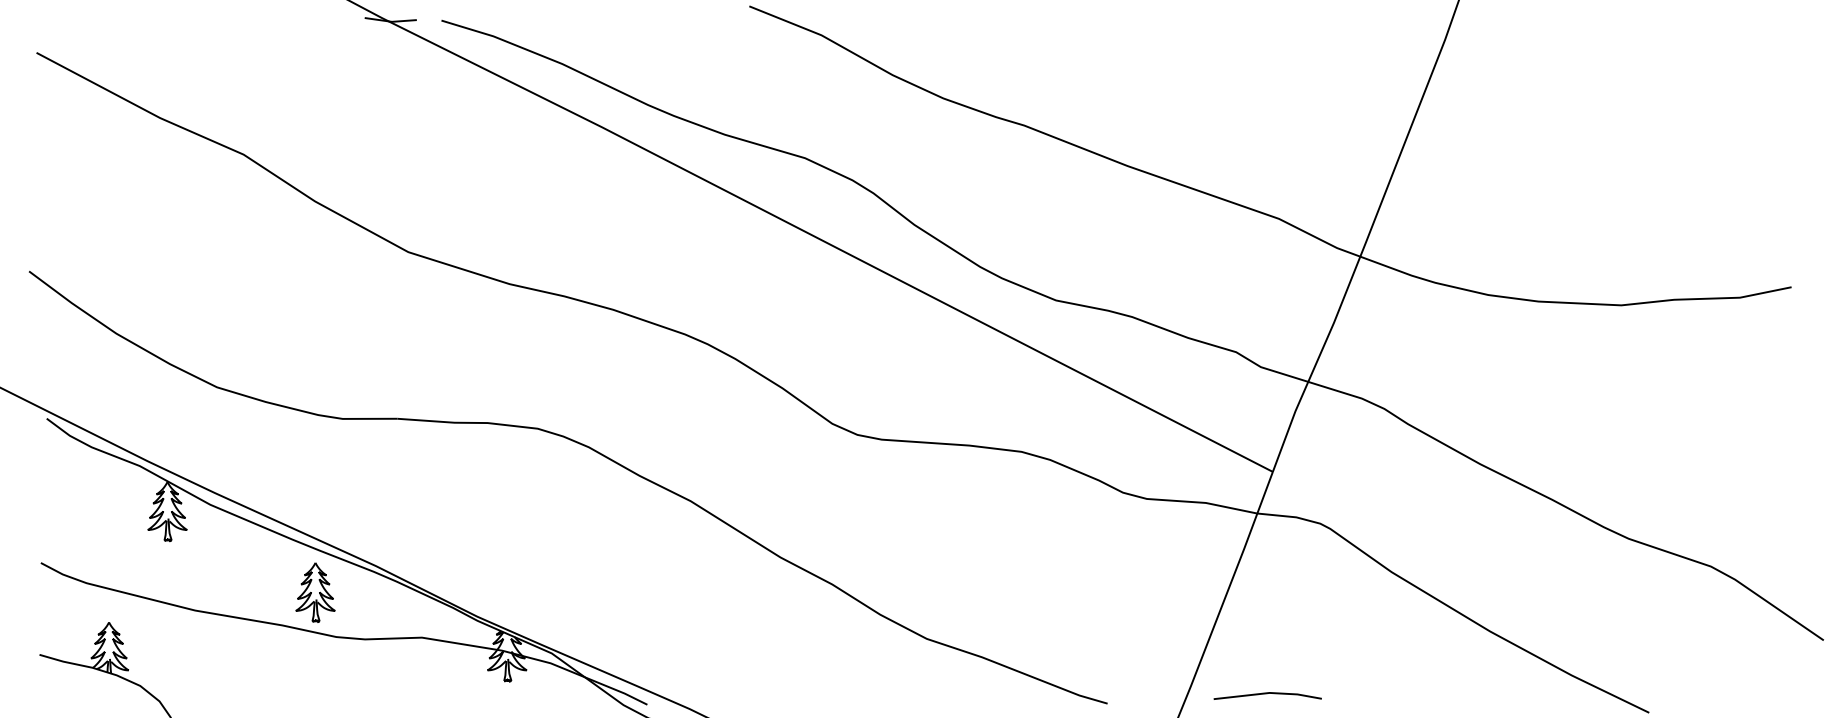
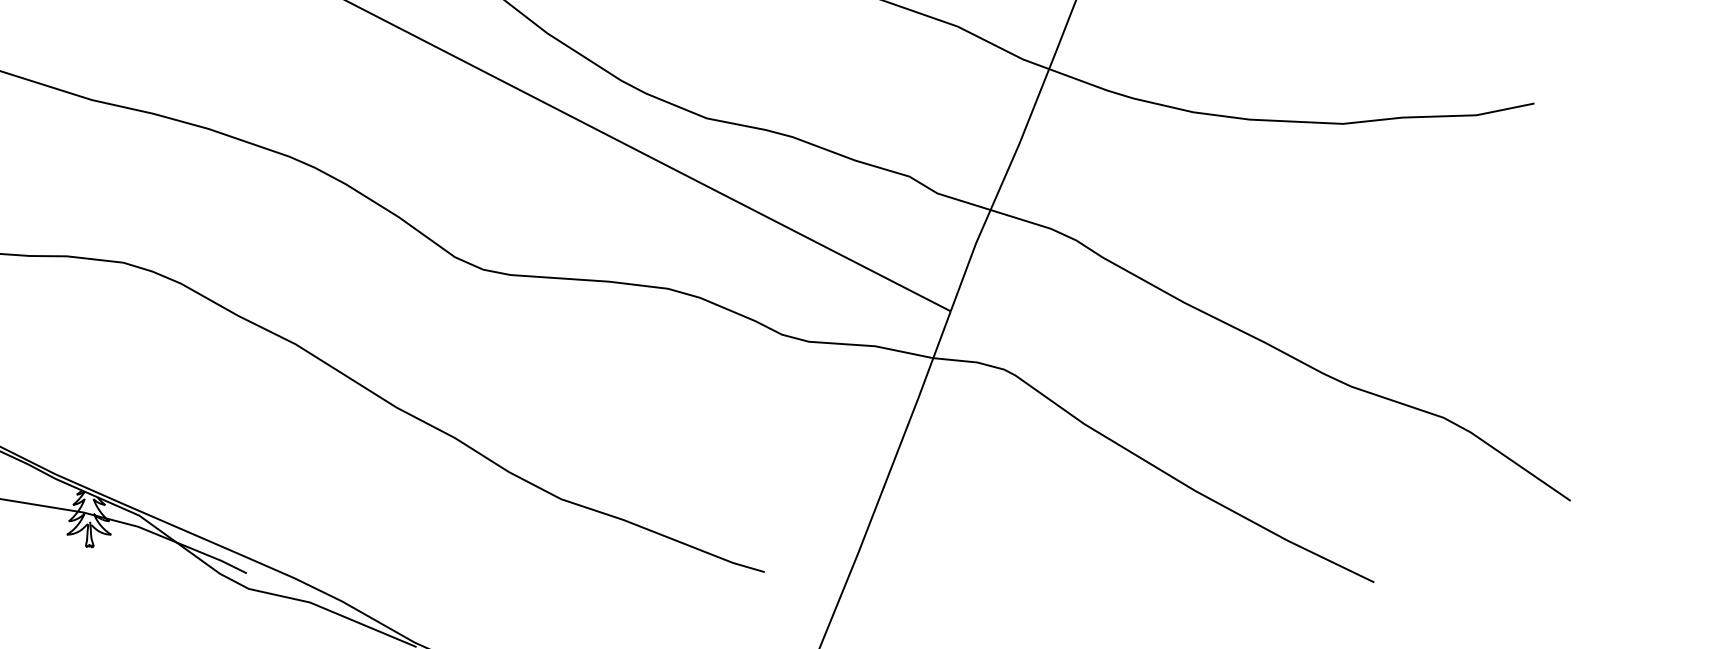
line: (1267, 694) -> (944, 561), removed

